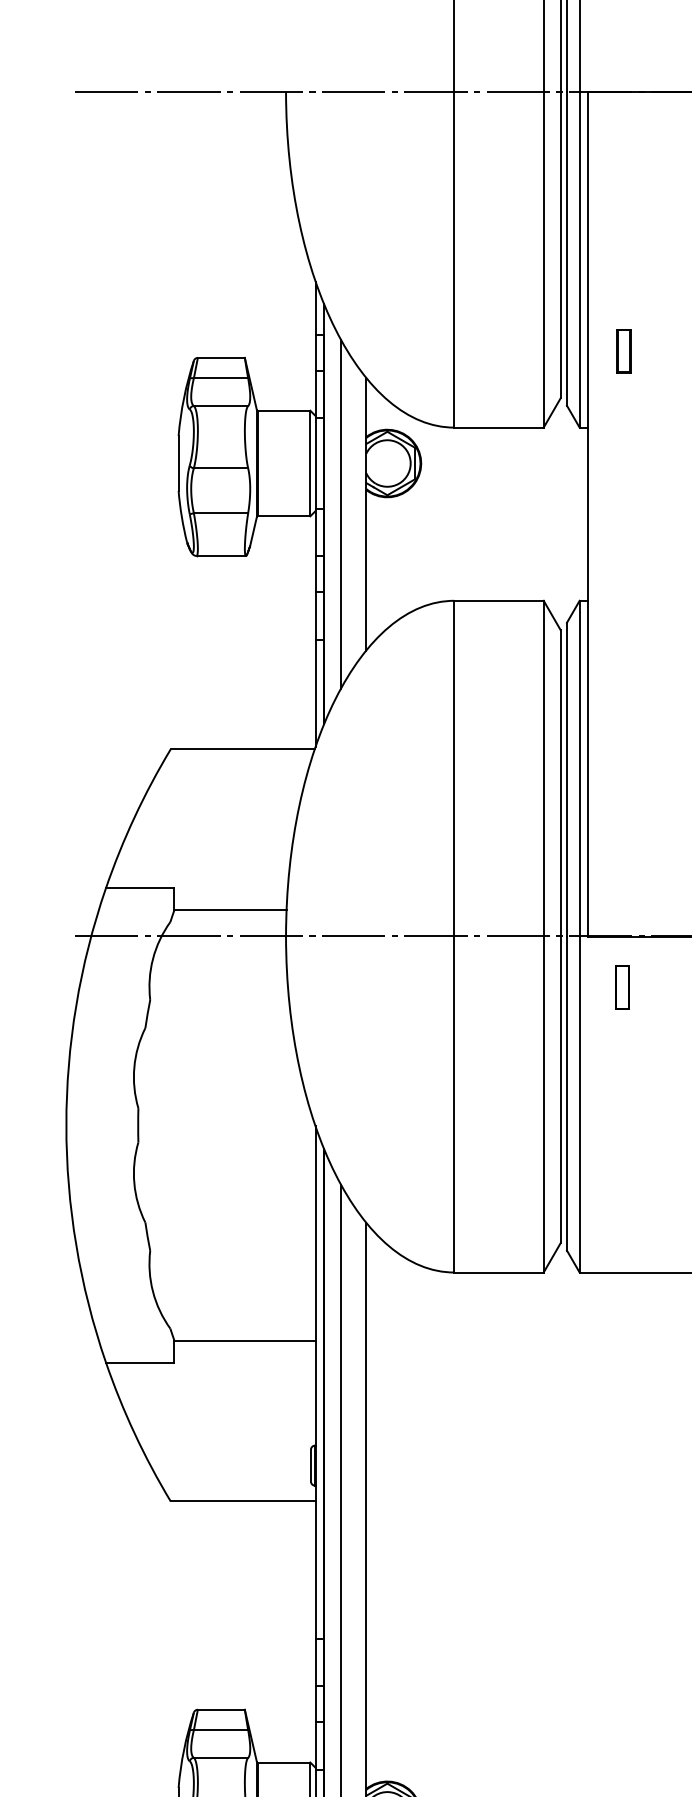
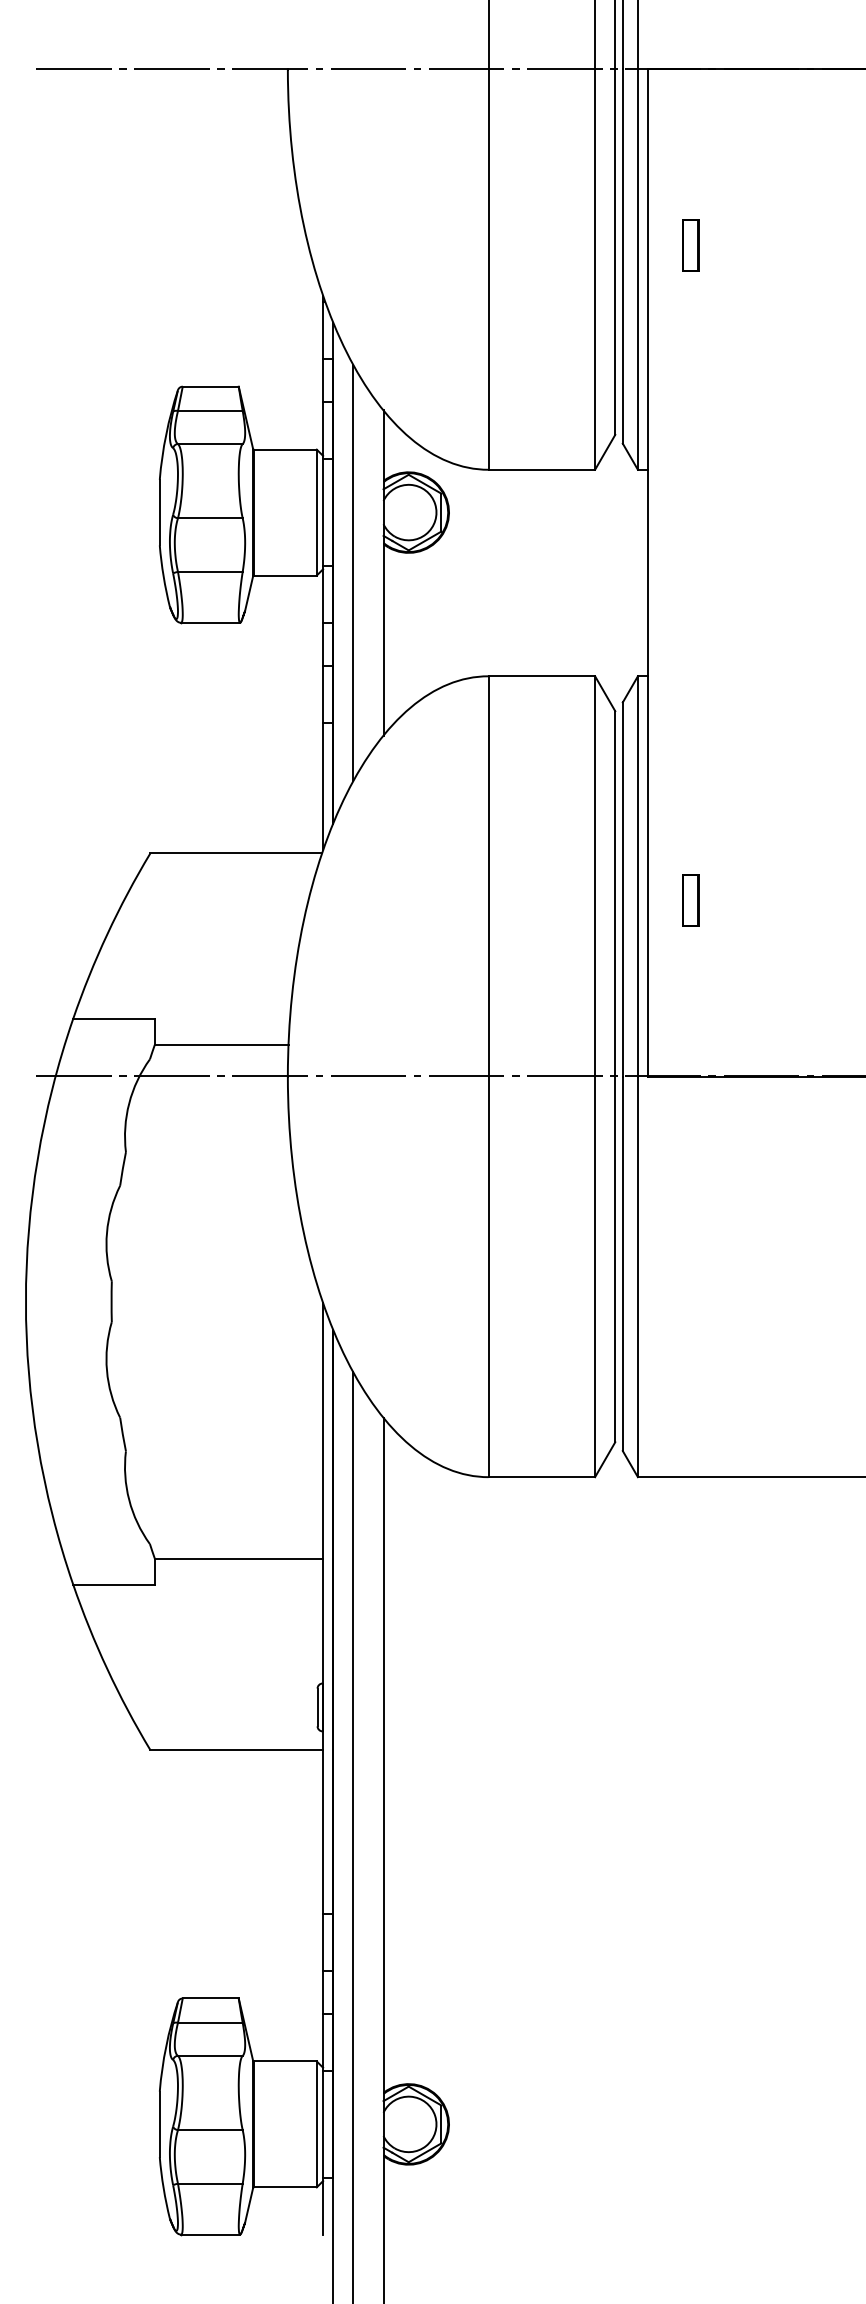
part: (623, 351) -> (690, 245), moved
part: (622, 987) -> (690, 900), moved

